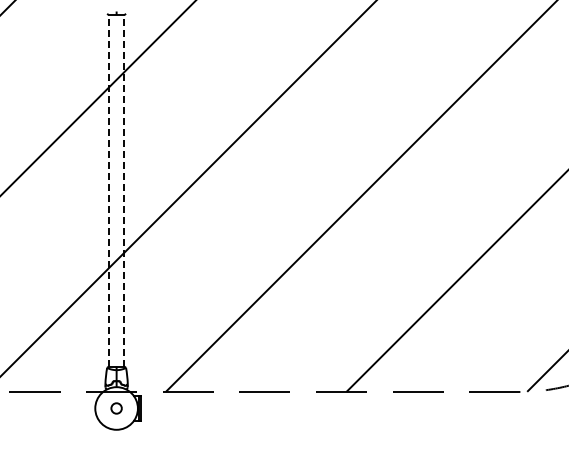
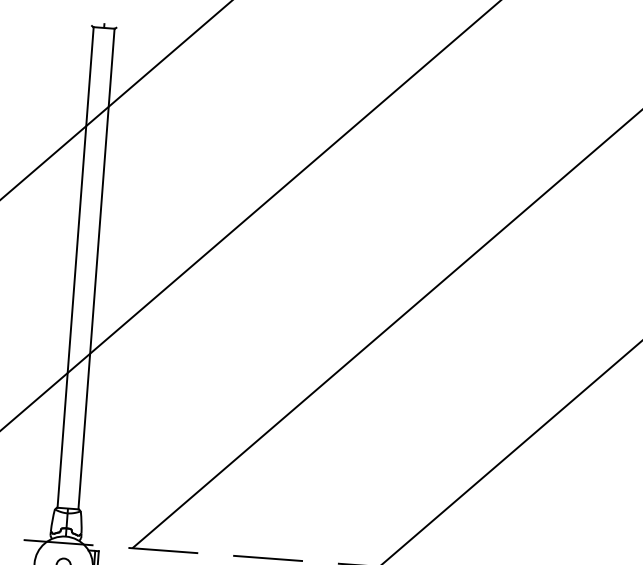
line: (108, 190) -> (75, 266), dashed -> solid
line: (124, 190) -> (96, 268), dashed -> solid

